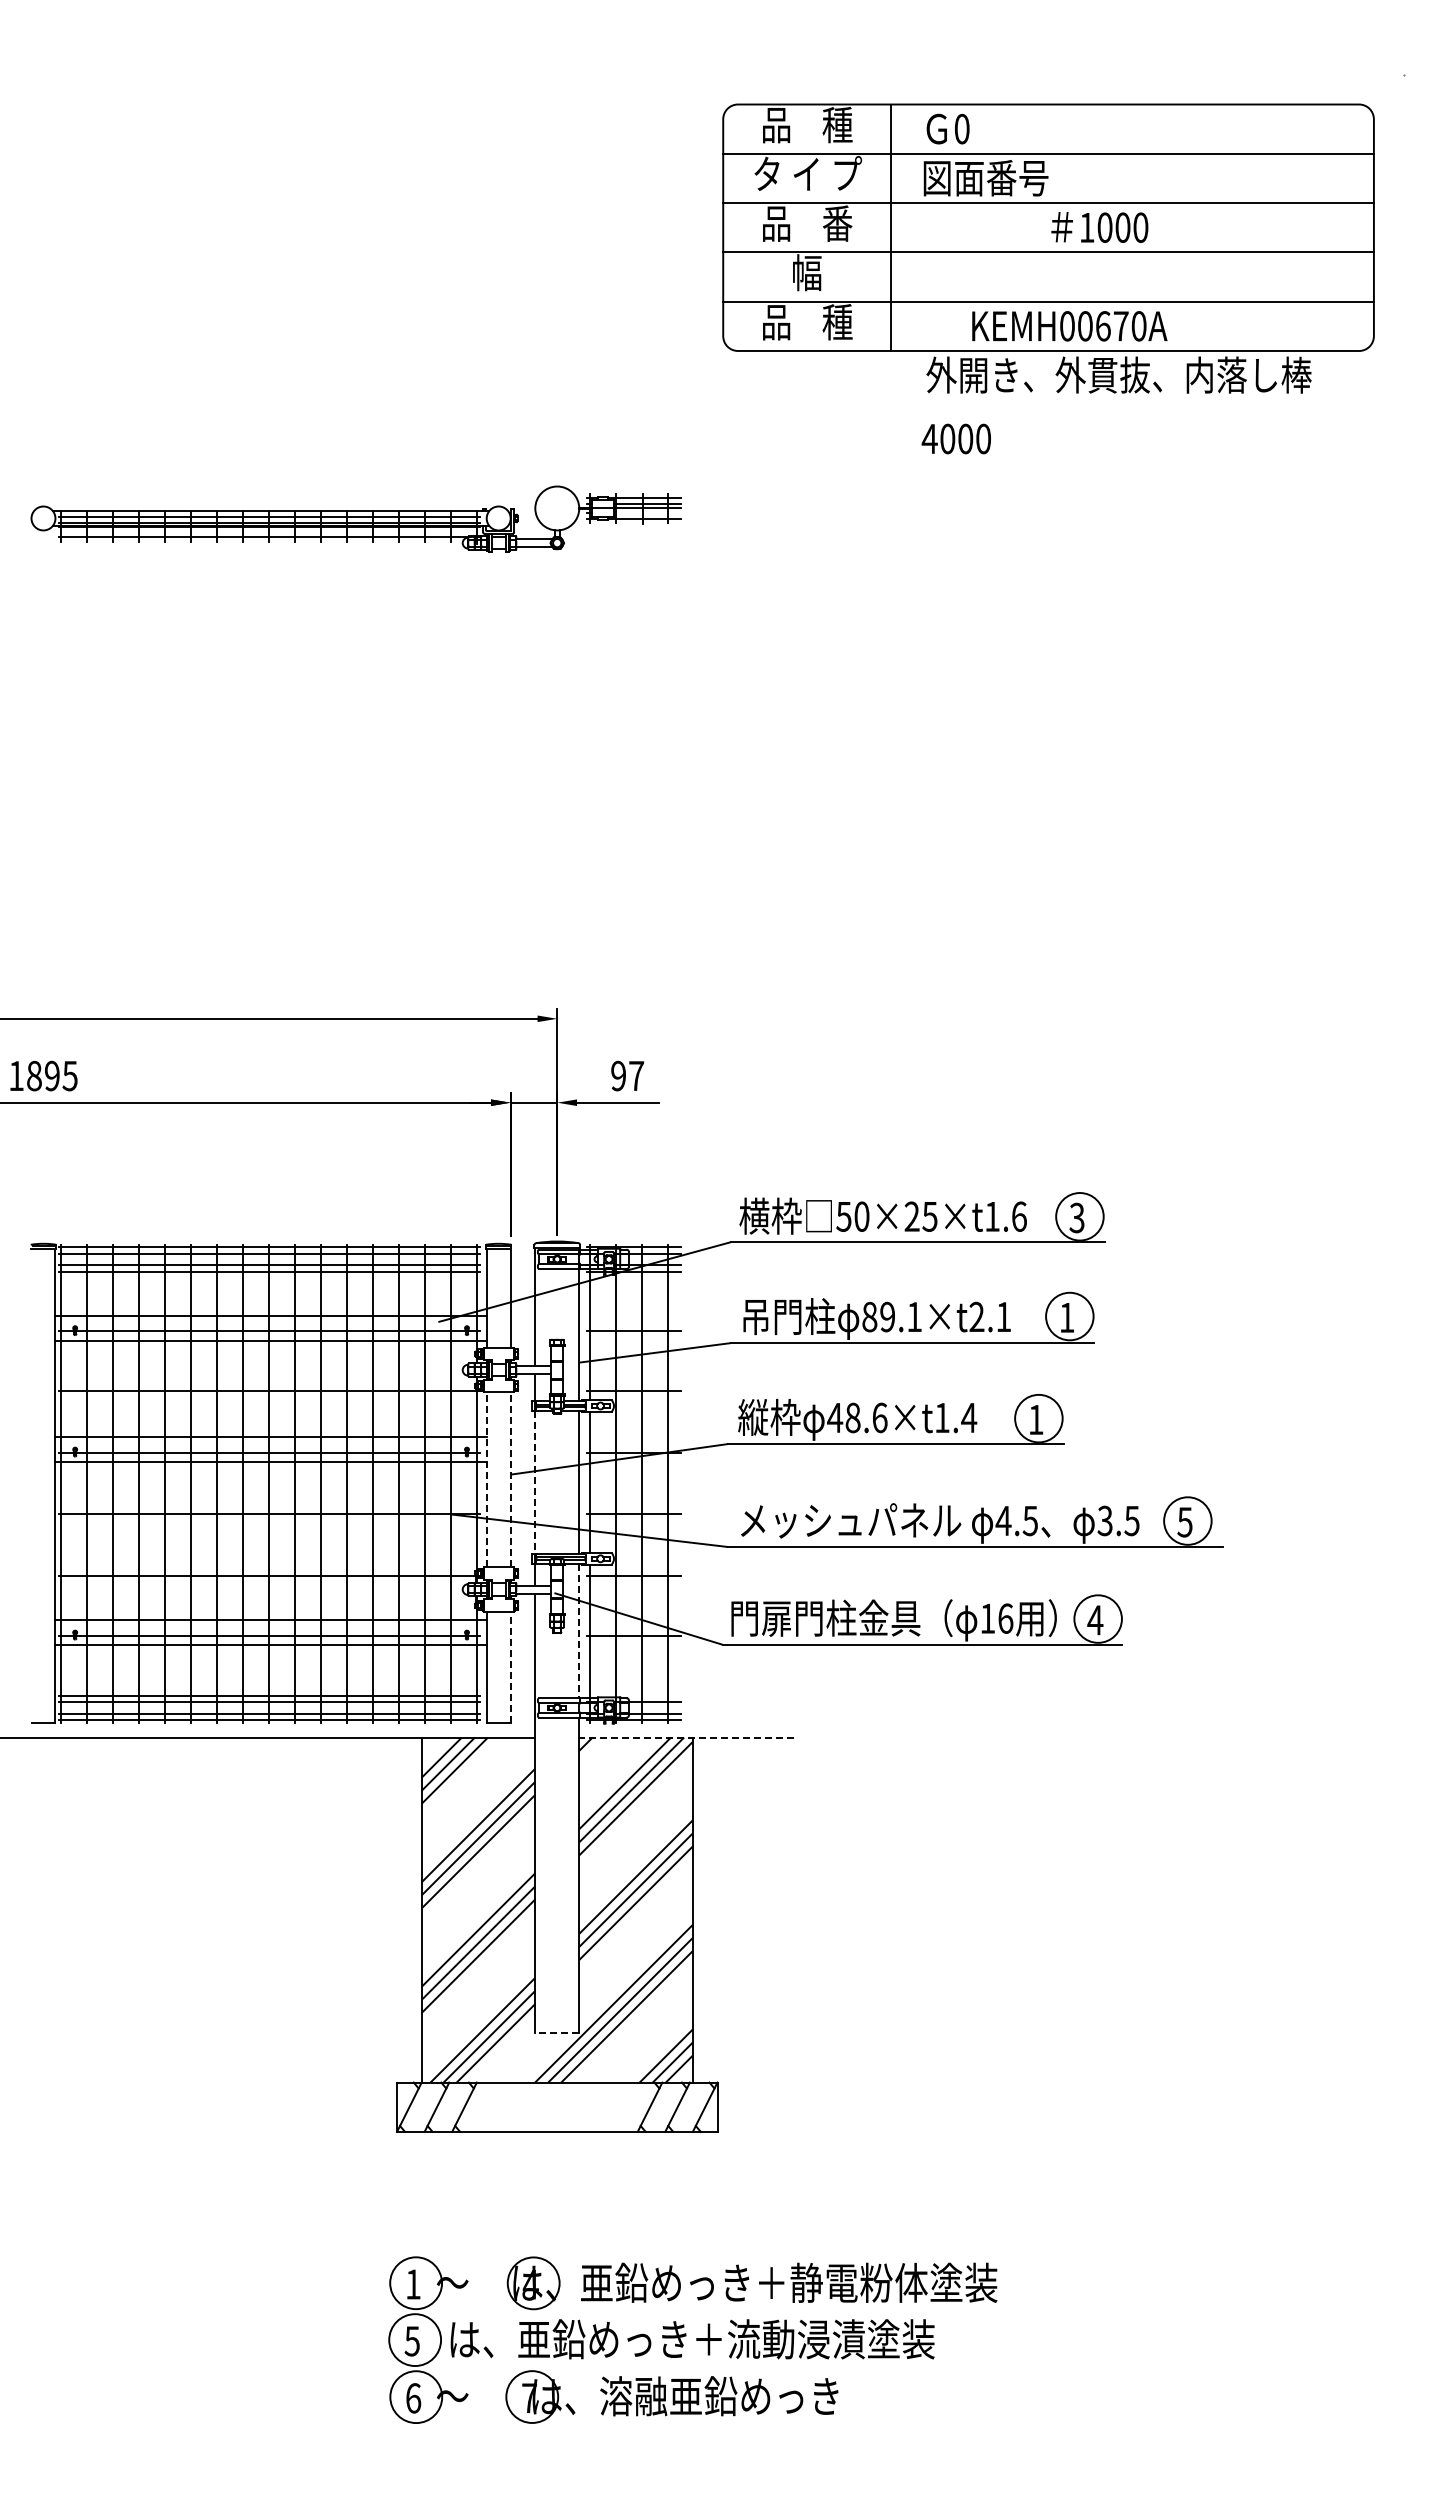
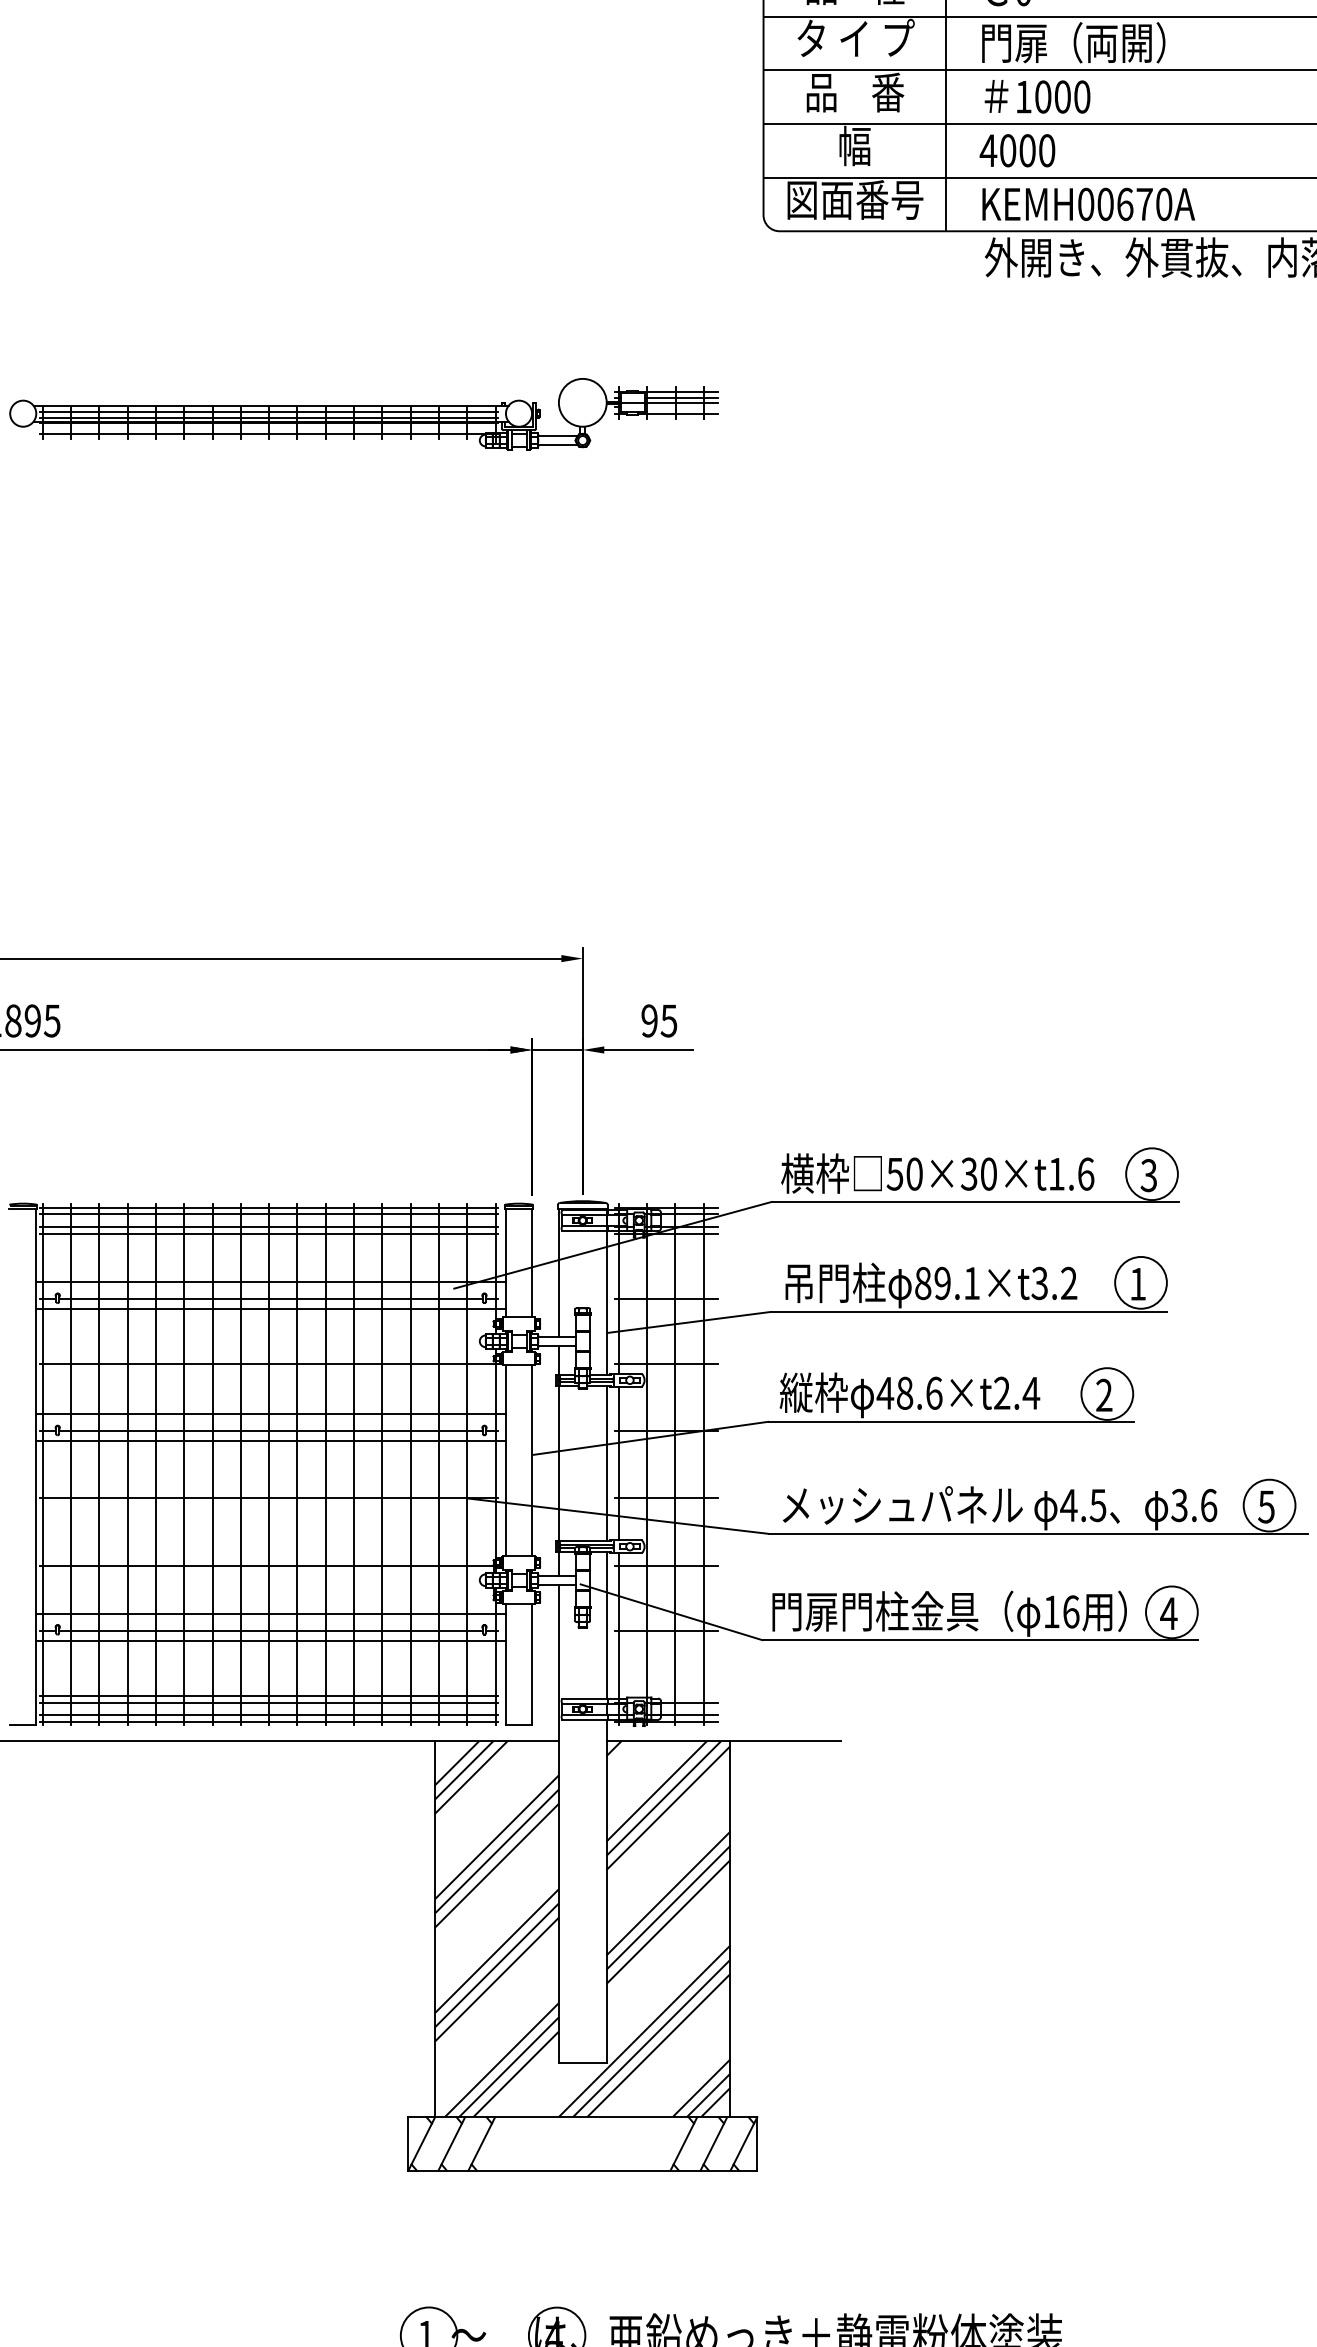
text: (1007, 177) -> (1073, 42), 図面番号 -> 門扉（両開）
text: (1099, 227) -> (1037, 96), moved
text: (807, 322) -> (855, 200), 品    種 -> 図面番号
text: (1069, 326) -> (1088, 204), moved
text: (955, 438) -> (1016, 150), moved
text: (636, 1076) -> (669, 1021), 97 -> 95
text: (920, 1216) -> (978, 1173), 50×25×t1.6 -> 50×30×t1.6
text: (990, 1316) -> (1054, 1282), 89.1×t2.1 -> 89.1×t3.2
text: (942, 1417) -> (1002, 1392), 48.6×t1.4 -> 48.6×t2.4
text: (1035, 1419) -> (1103, 1395), 1 -> 2
line: (486, 1479) -> (505, 1460), dashed -> solid
line: (510, 1479) -> (531, 1460), dashed -> solid
line: (535, 1482) -> (559, 1463), dashed -> solid
text: (1131, 1520) -> (1208, 1505), 3.5 -> 3.6
line: (579, 1631) -> (607, 1625), dashed -> solid
line: (510, 1666) -> (531, 1664), dashed -> solid
line: (686, 1737) -> (723, 1741), dashed -> solid
line: (557, 2033) -> (583, 2063), dashed -> solid

